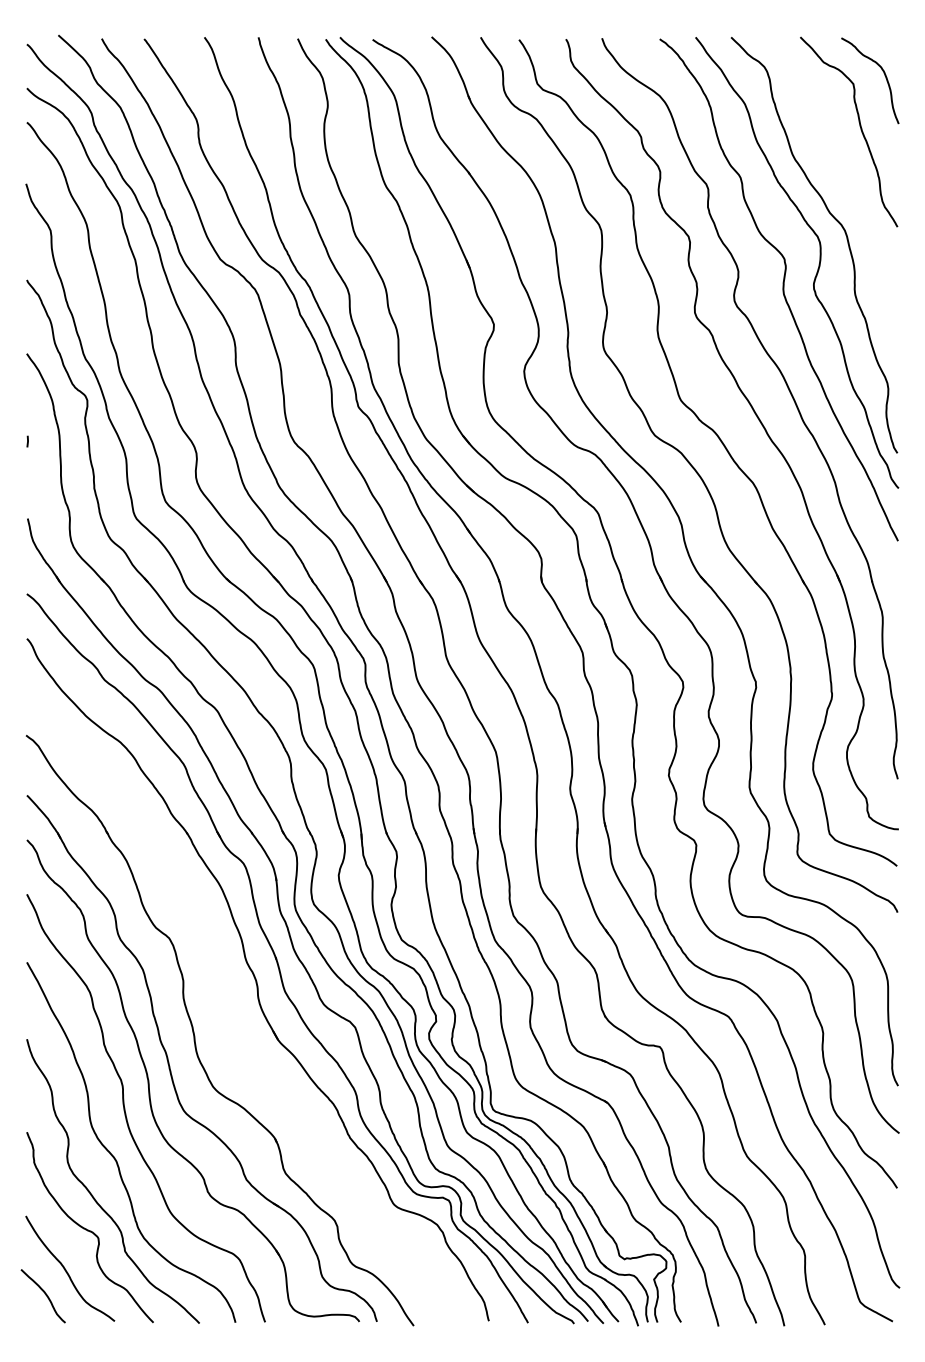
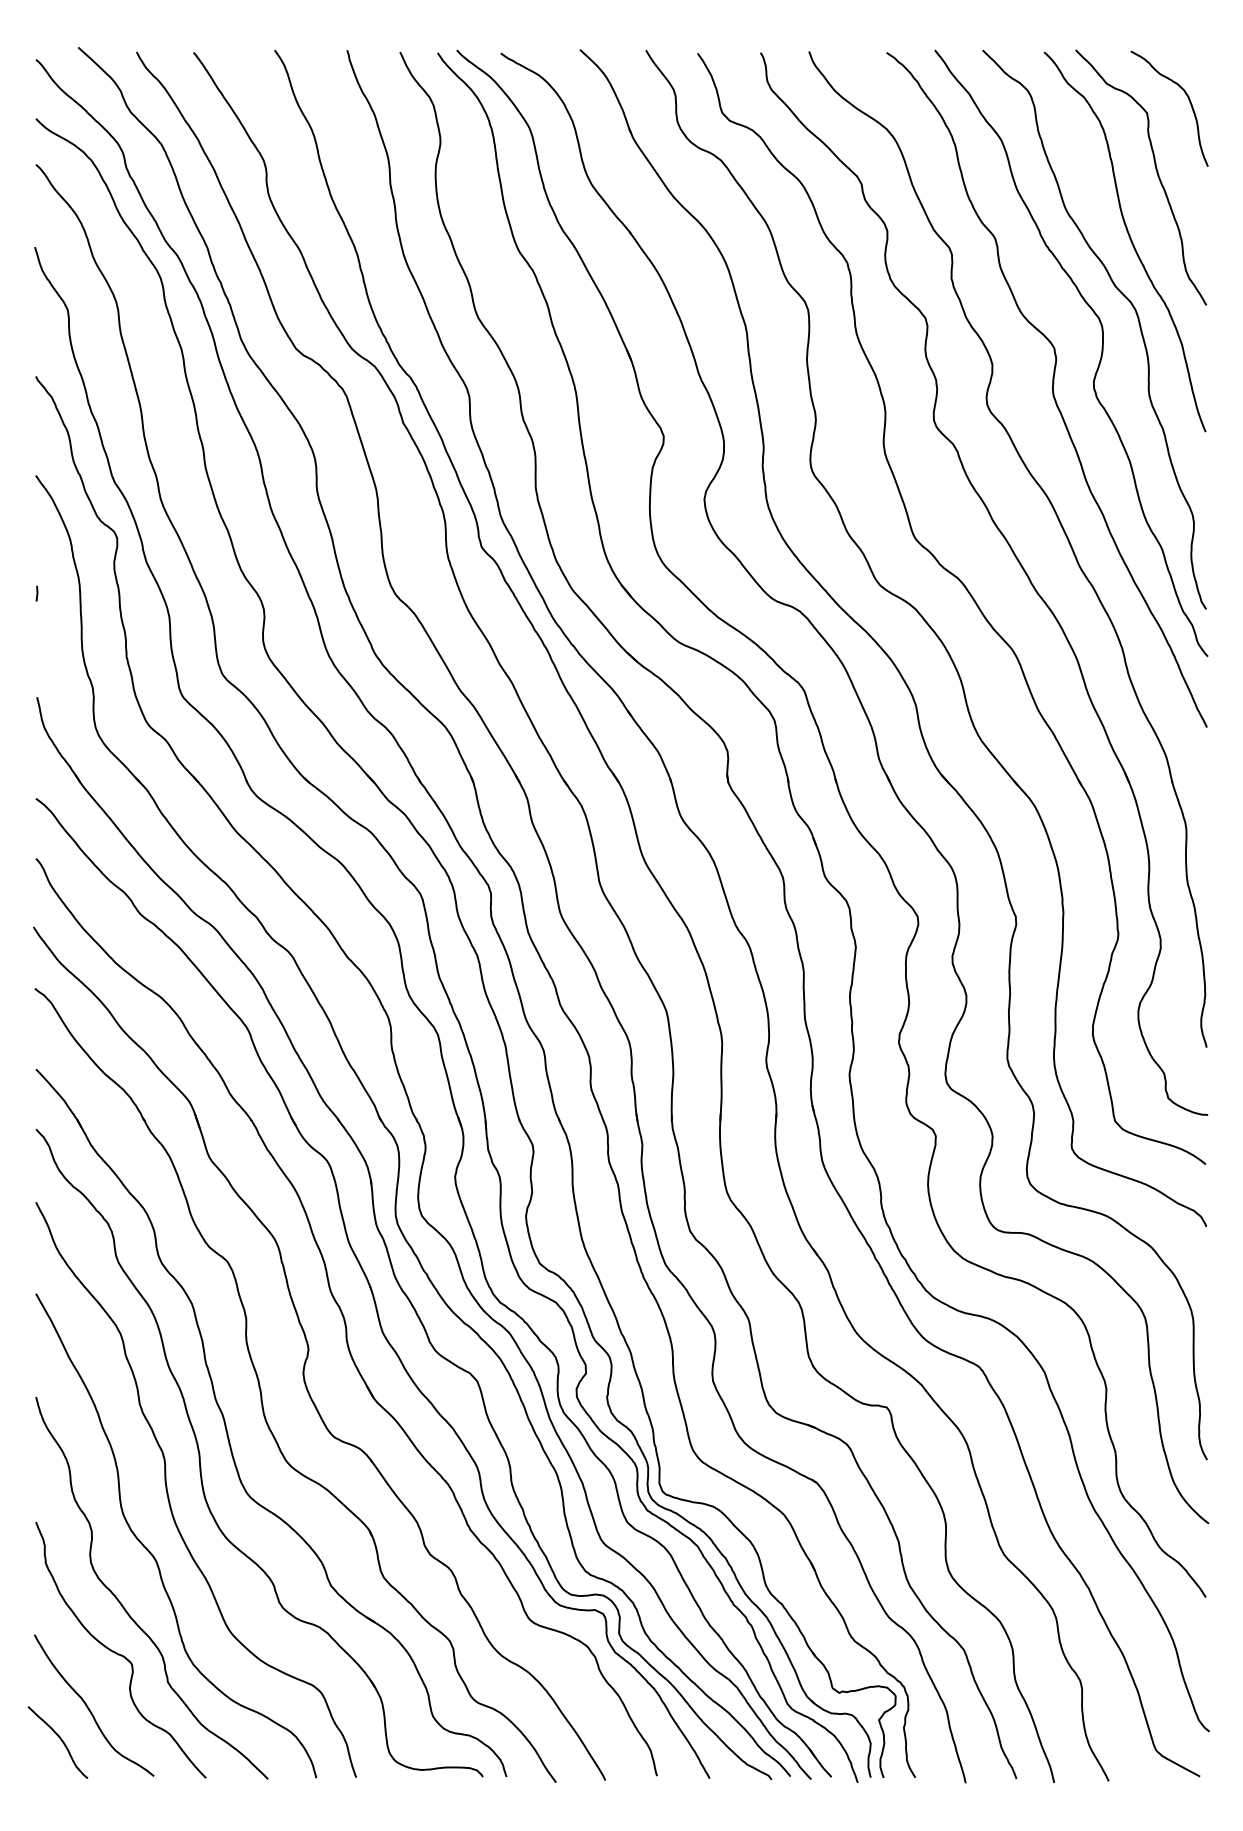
curve: (840, 178) -> (1129, 239), added
part: (230, 1006) -> (309, 1353), added

